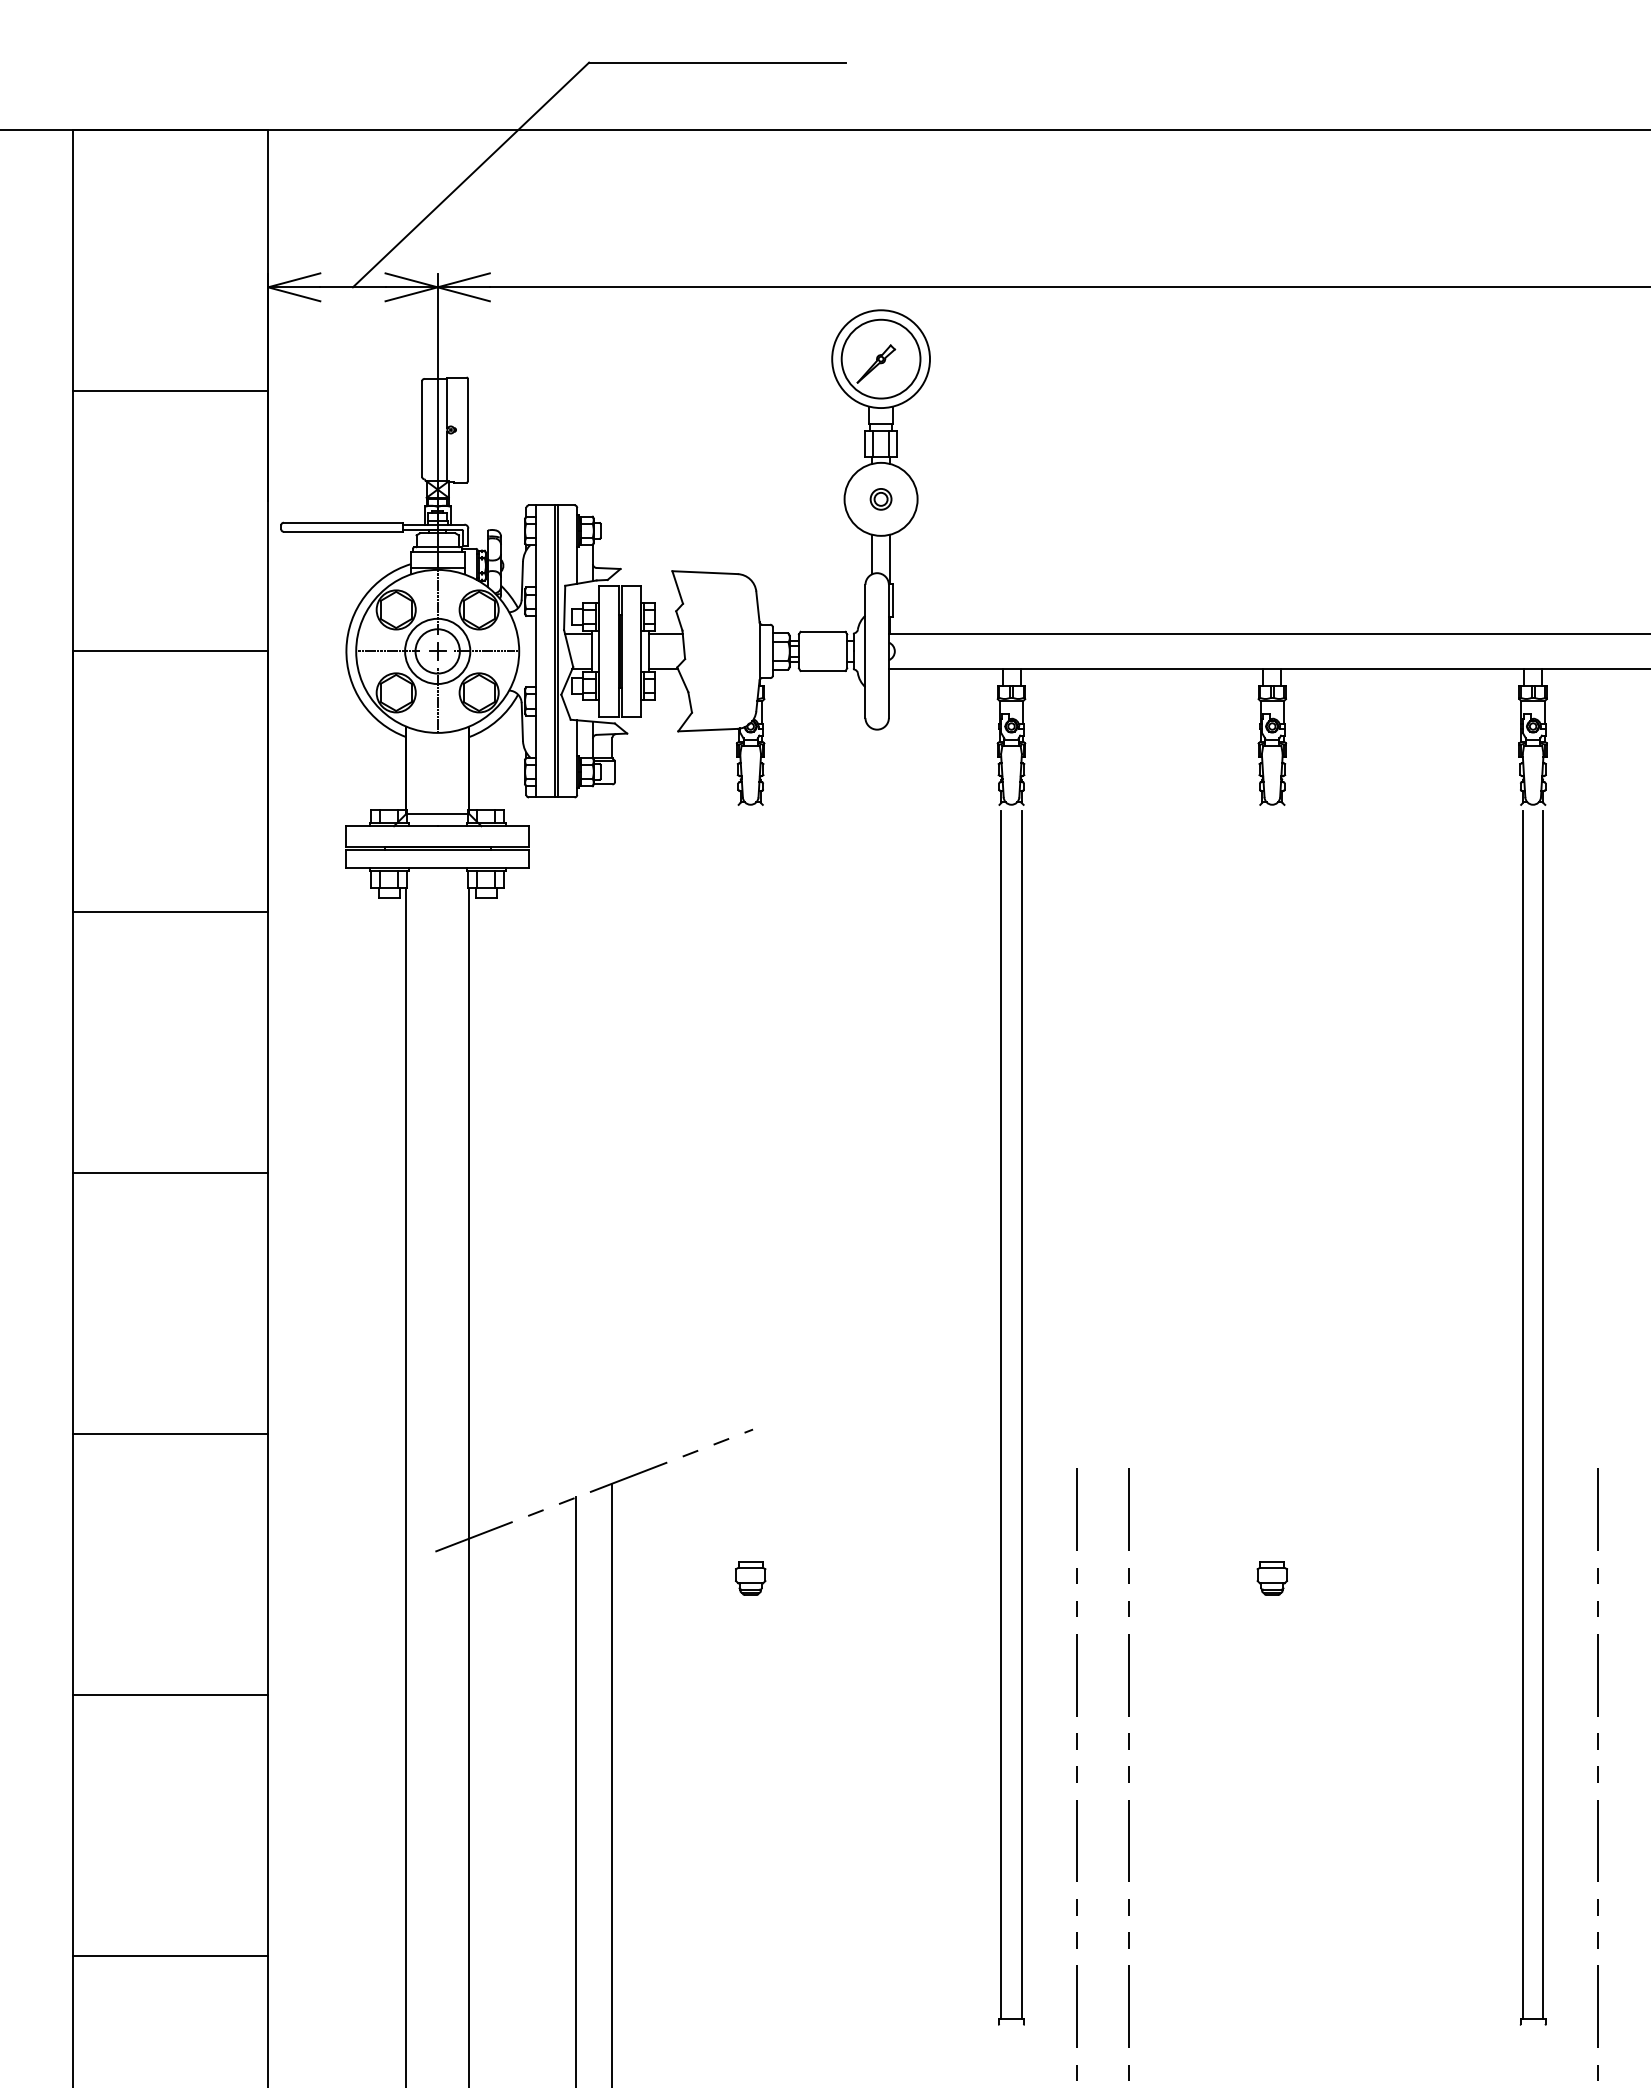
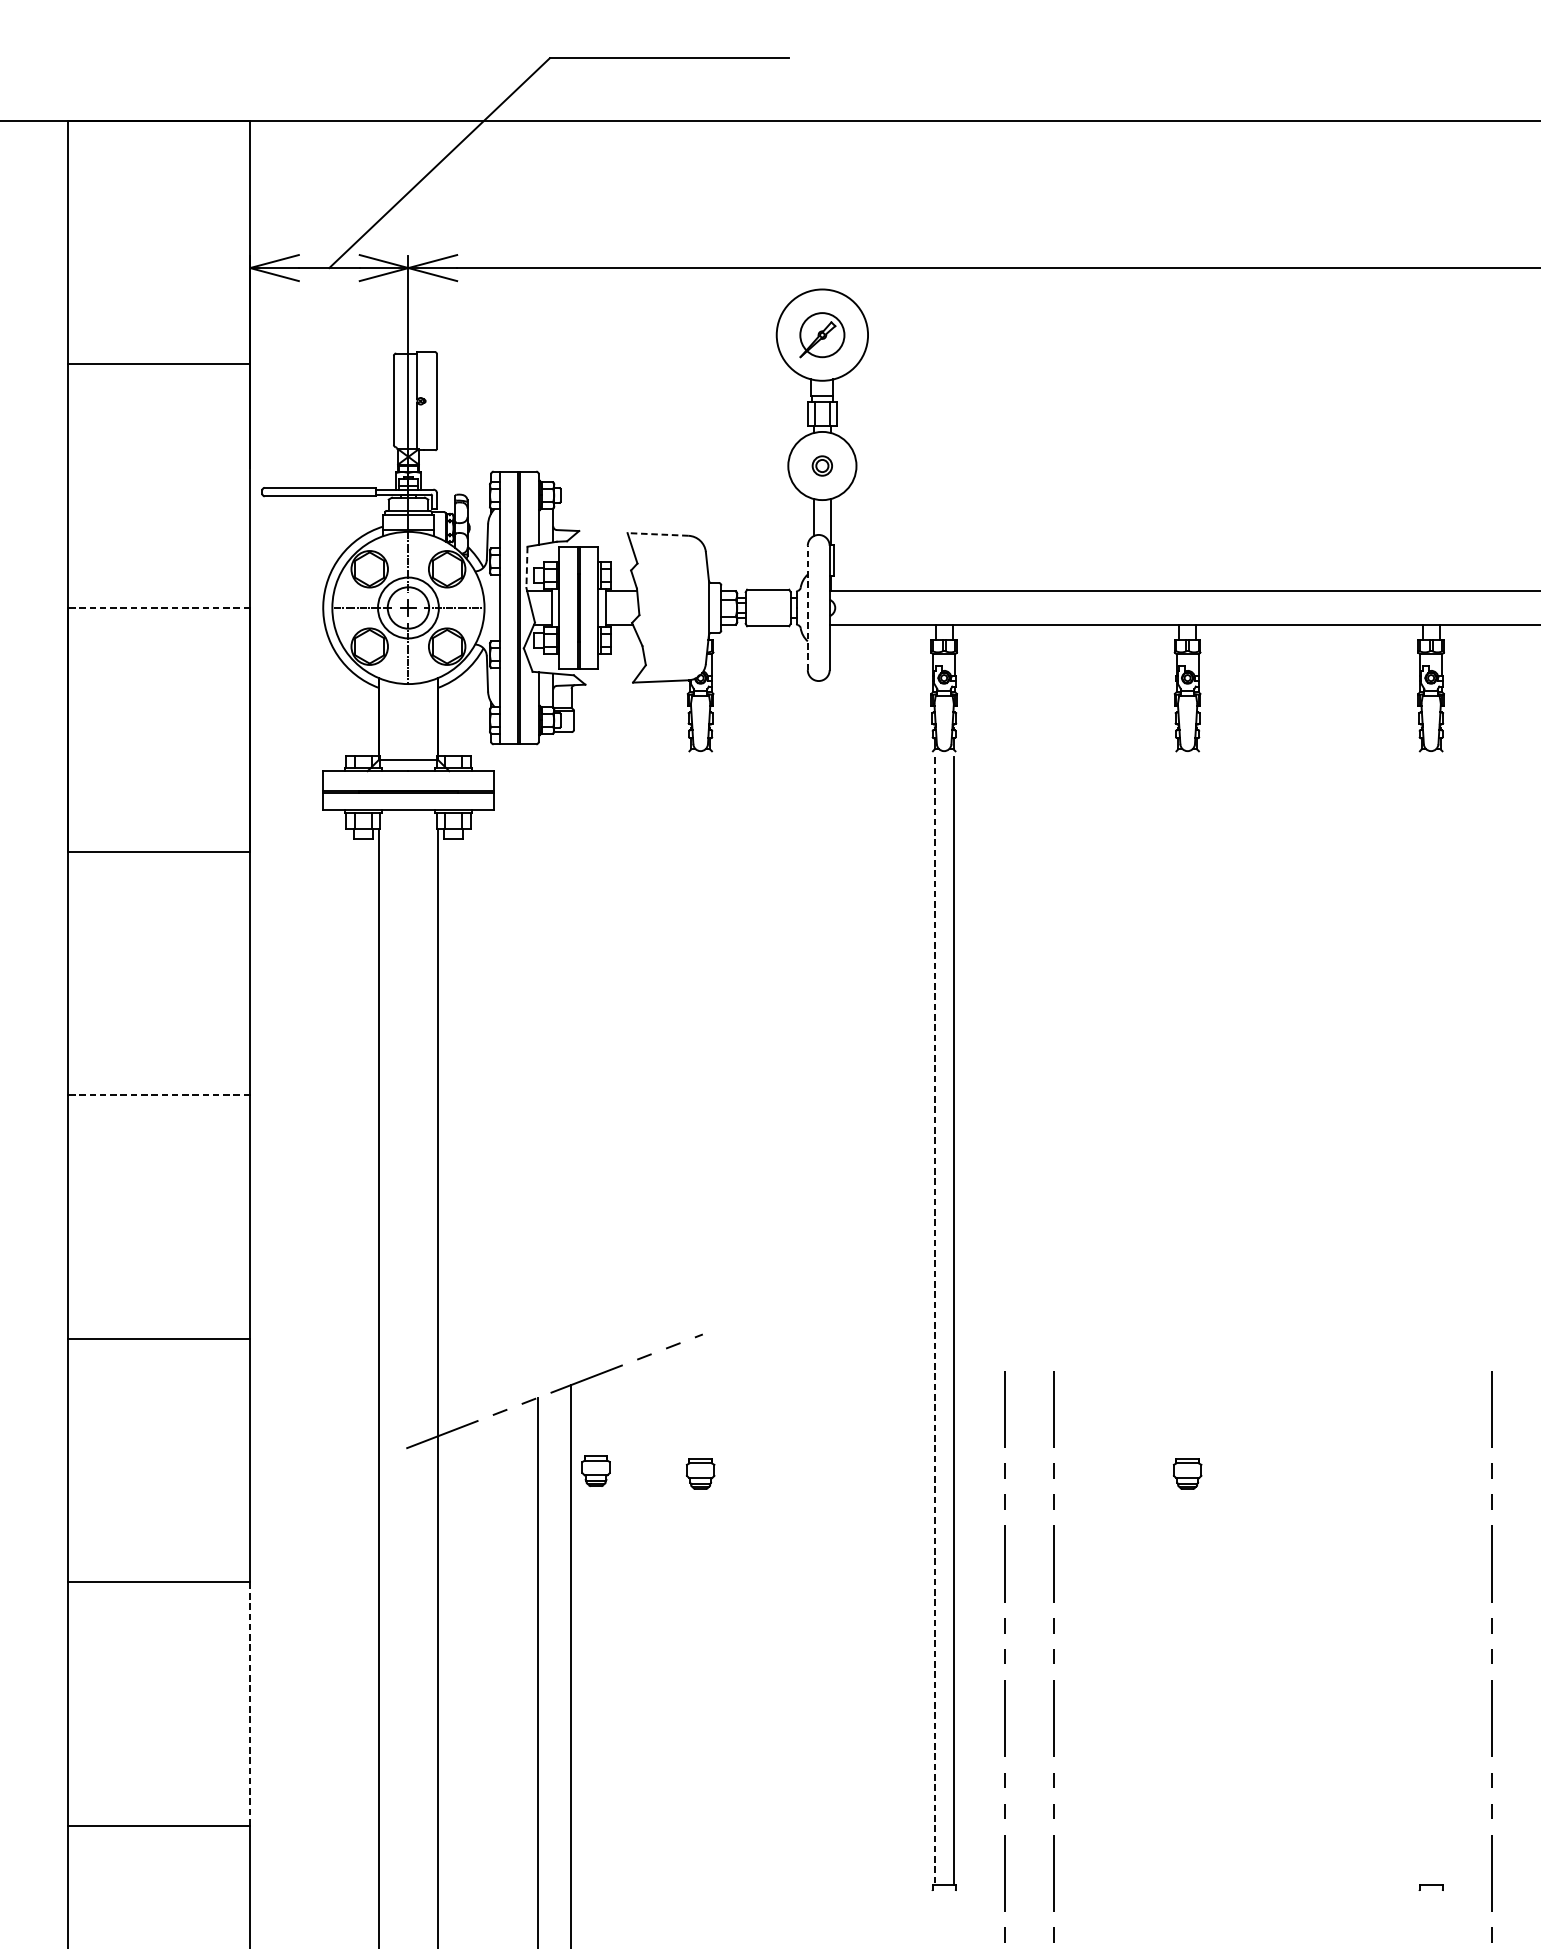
circle: (880, 358) -> (821, 334), size x0.6
line: (705, 572) -> (658, 534), solid -> dashed
line: (564, 608) -> (526, 567), solid -> dashed
line: (170, 651) -> (158, 608), solid -> dashed
line: (865, 651) -> (807, 608), solid -> dashed
line: (170, 1173) -> (158, 1095), solid -> dashed
line: (1523, 1414) -> (1422, 1320), removed
line: (1543, 1414) -> (1440, 1320), removed
line: (1001, 1415) -> (934, 1321), solid -> dashed
part: (638, 1575) -> (595, 1470), added
line: (268, 1824) -> (250, 1703), solid -> dashed

